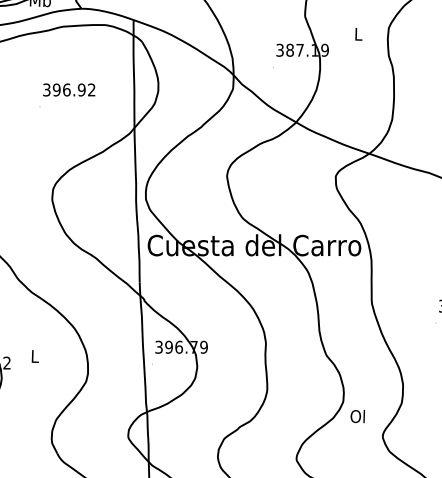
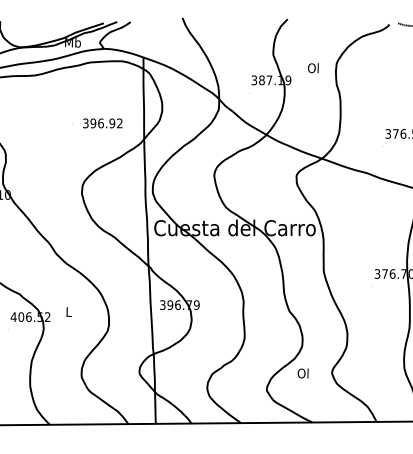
text: (358, 34) -> (313, 68), L -> Ol
text: (68, 90) -> (102, 123), moved
text: (356, 416) -> (302, 373), moved

